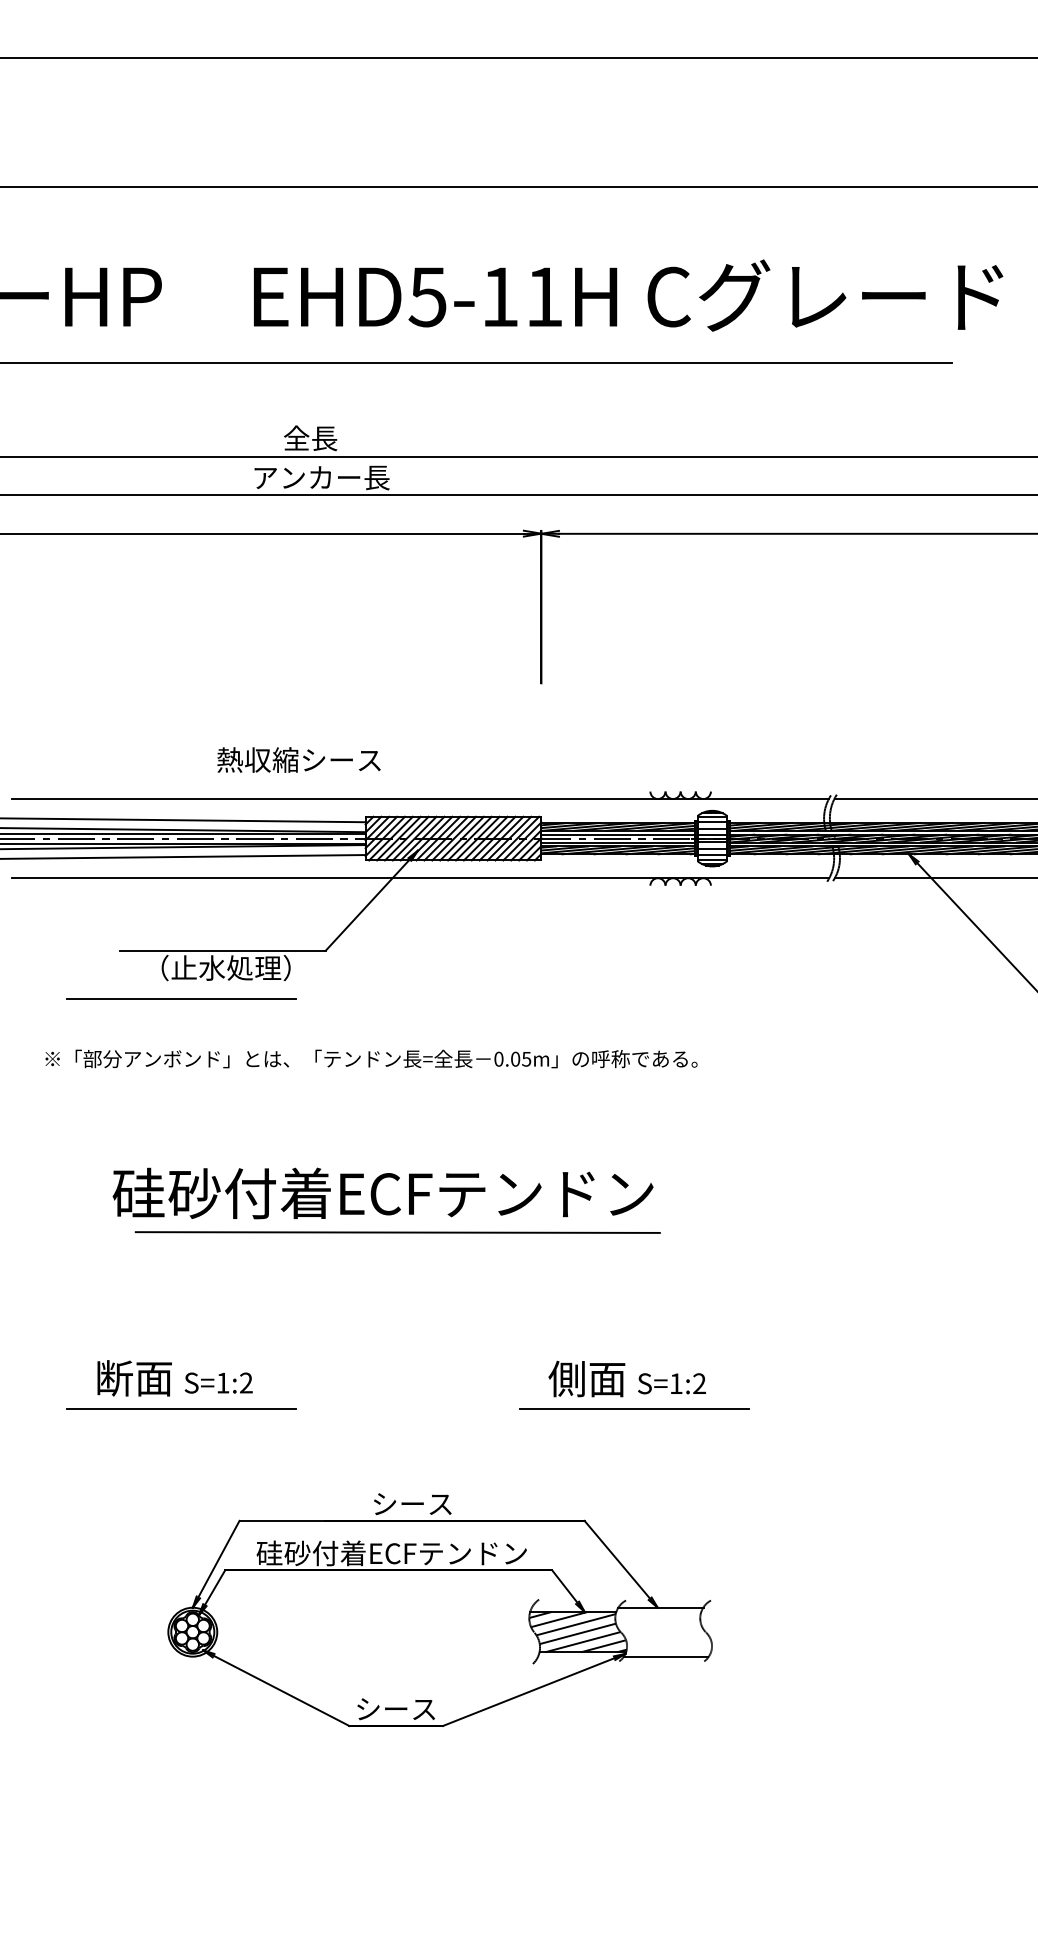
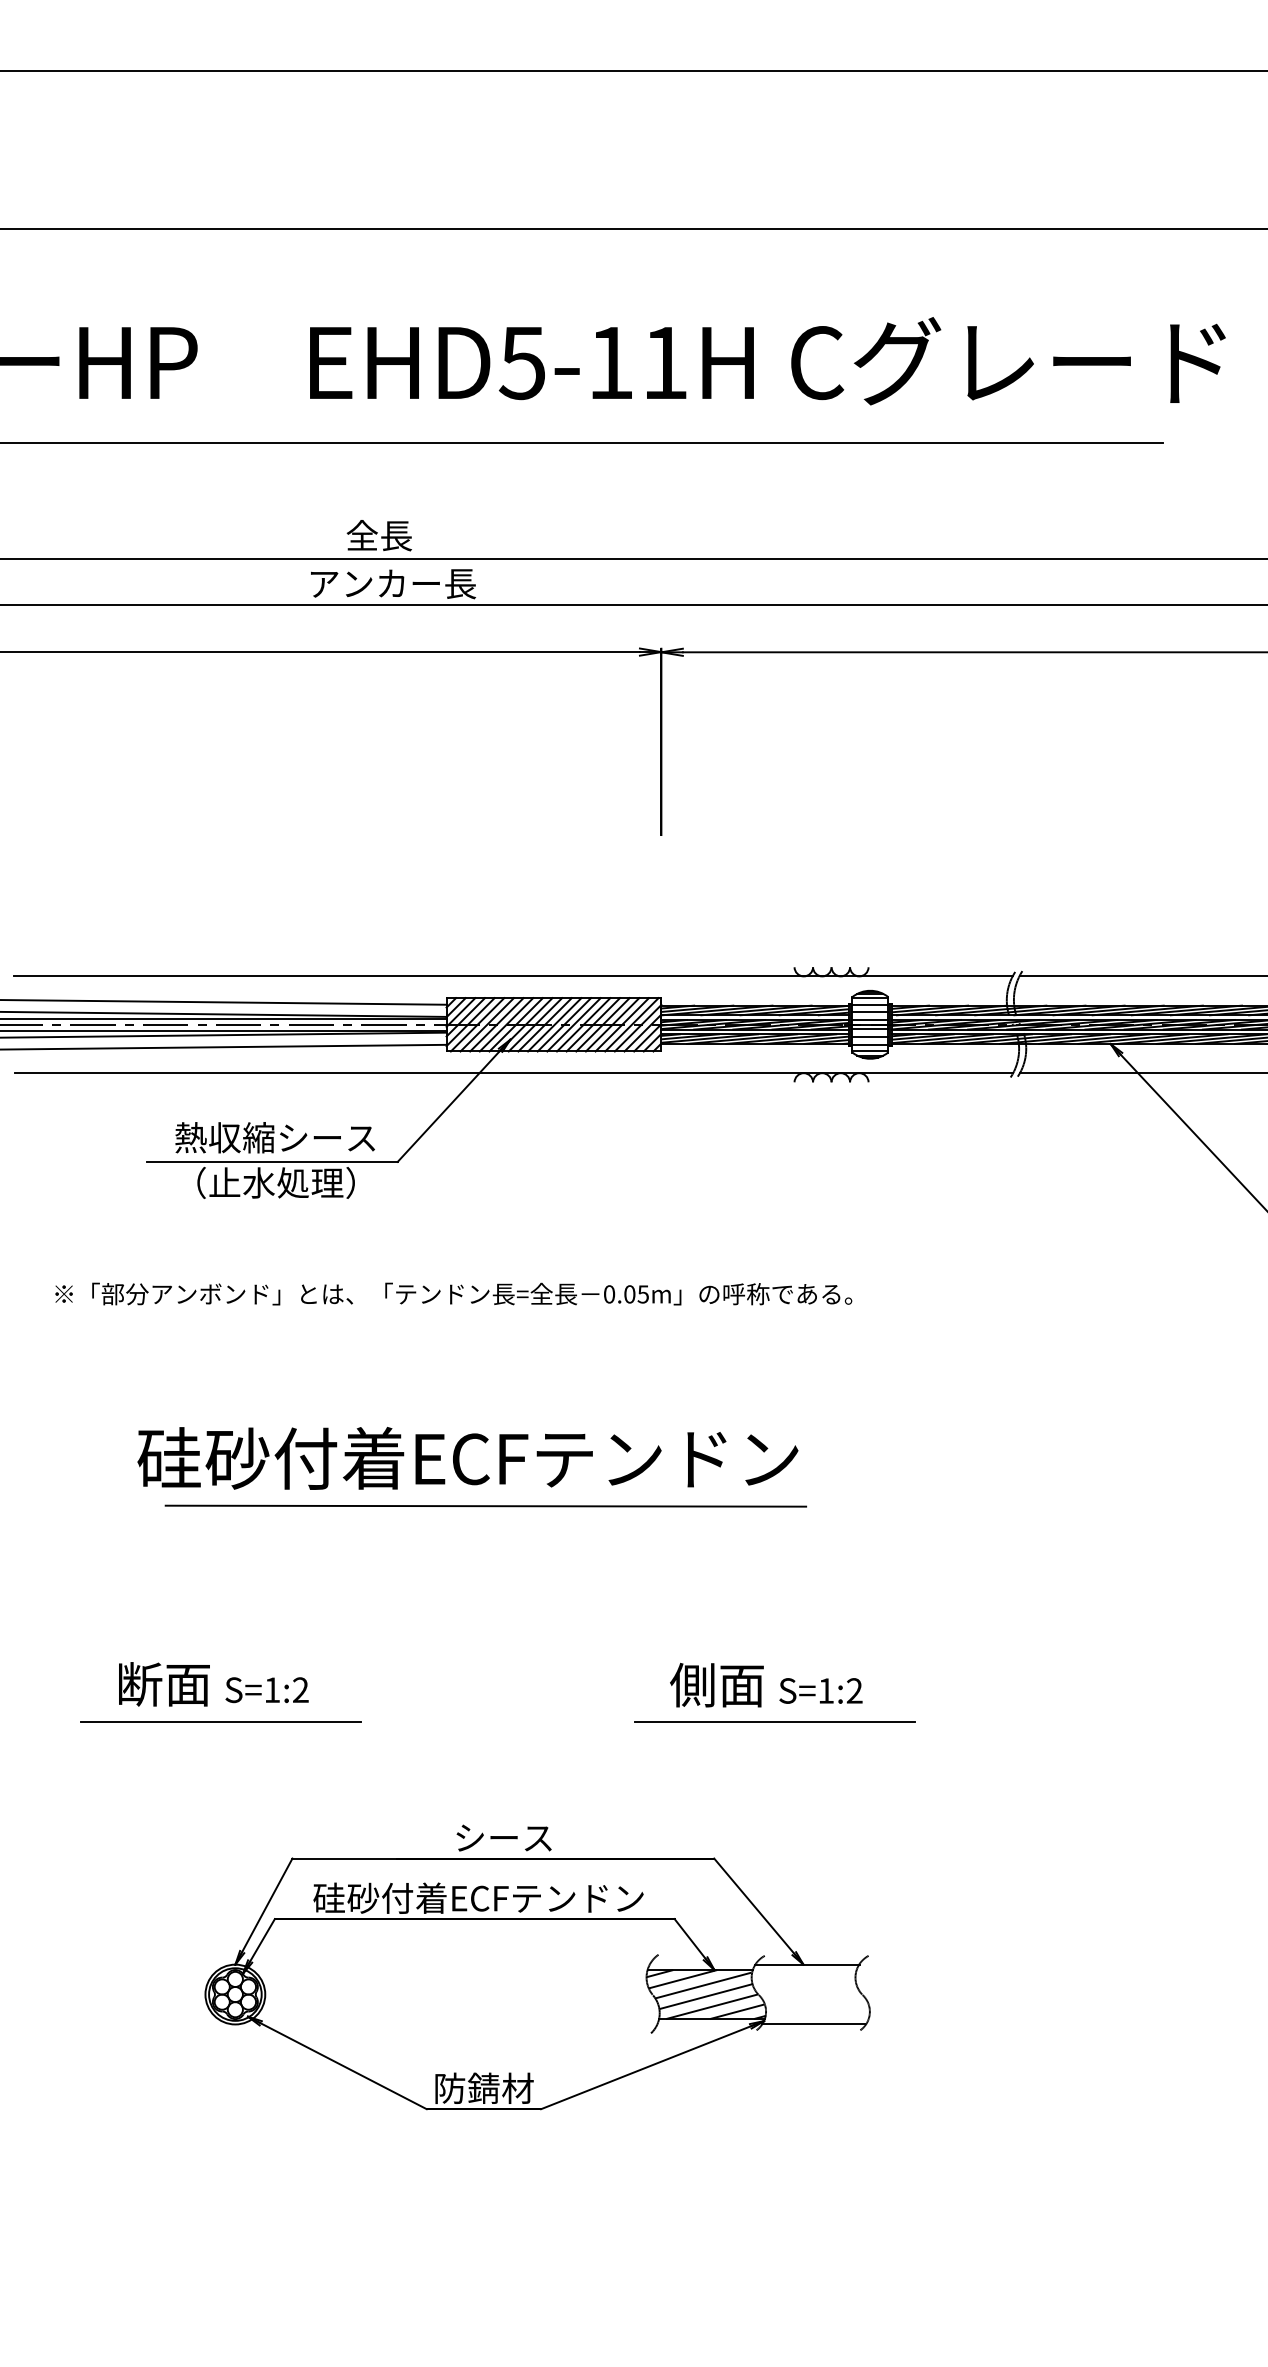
text: (298, 759) -> (274, 1137), moved
hatch: (617, 838) -> (754, 1024), added
line: (180, 998) -> (220, 1220), removed
text: (396, 1709) -> (484, 2088), シース -> 防錆材

